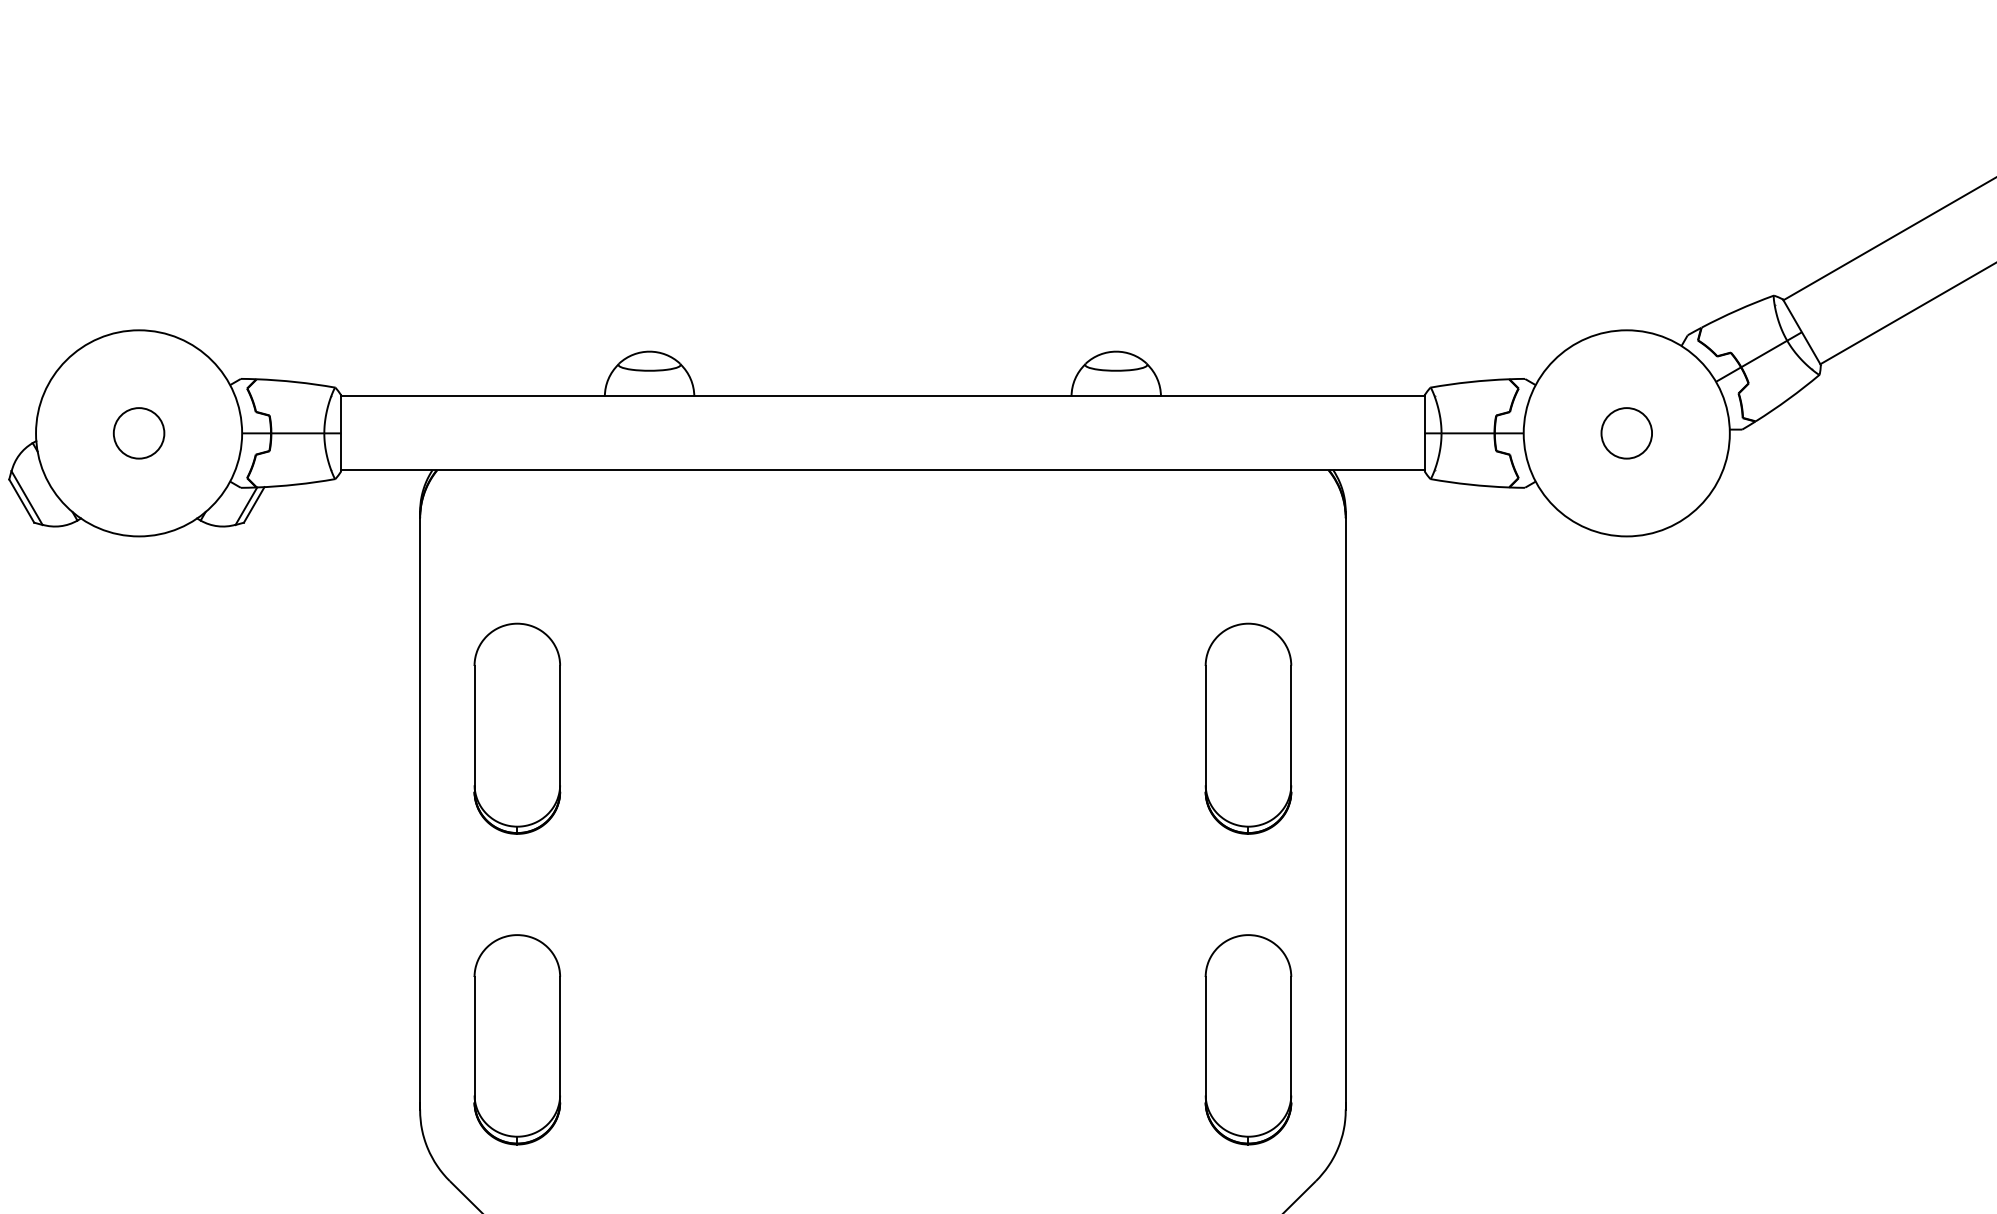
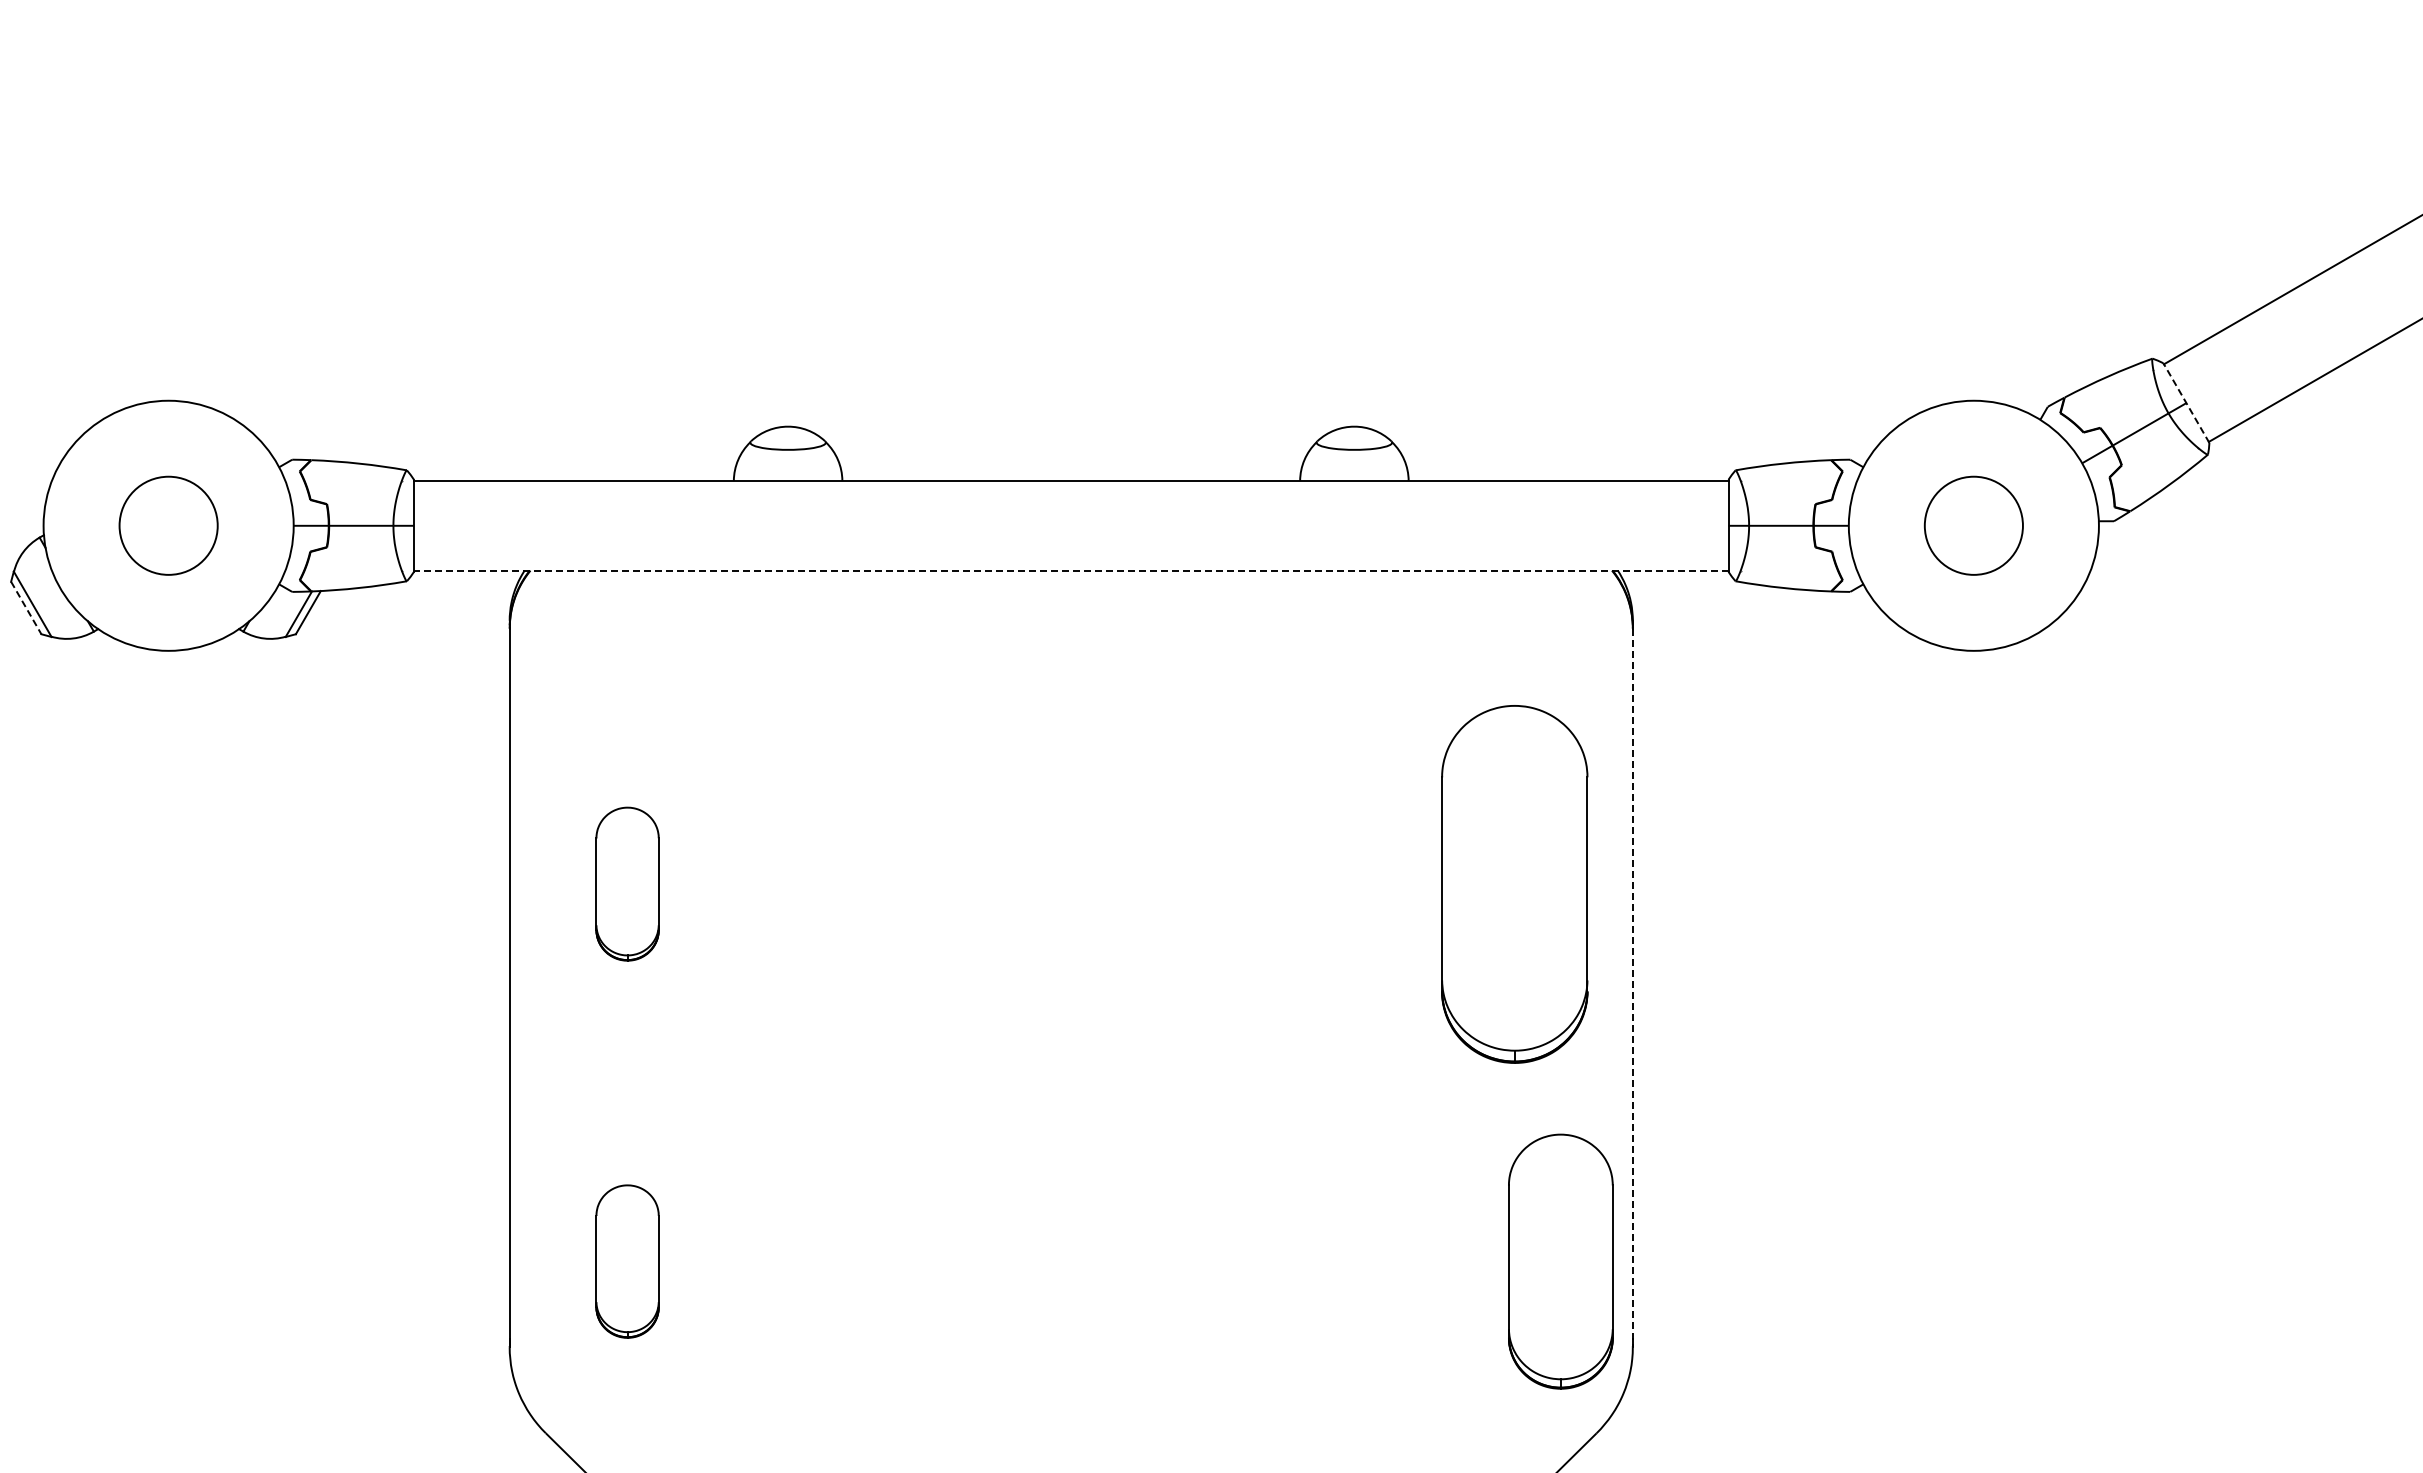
line: (1801, 331) -> (2186, 402), solid -> dashed
circle: (138, 433) -> (168, 525), size x1.6
circle: (1626, 433) -> (1973, 525), size x1.6
line: (882, 470) -> (1070, 570), solid -> dashed
line: (21, 501) -> (26, 608), solid -> dashed
part: (517, 728) -> (627, 883), size x0.6
part: (1248, 728) -> (1514, 883), size x1.4
line: (1345, 814) -> (1632, 988), solid -> dashed
part: (517, 1039) -> (627, 1261), size x0.6
part: (1248, 1039) -> (1560, 1261), moved

